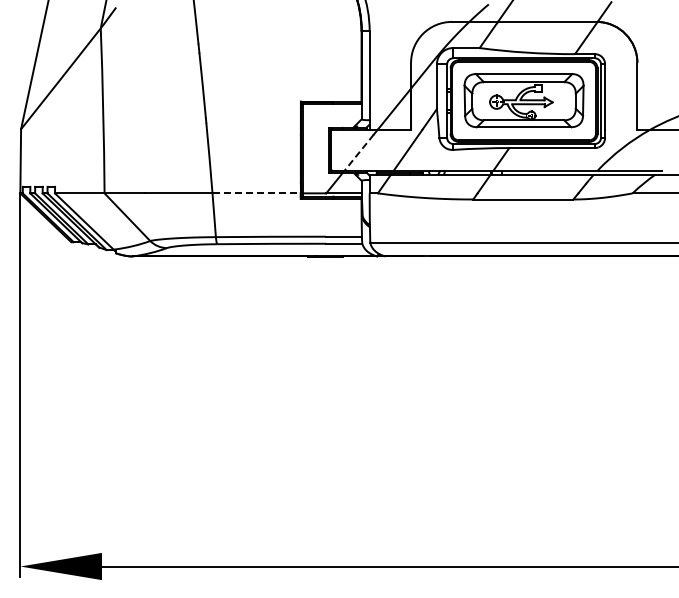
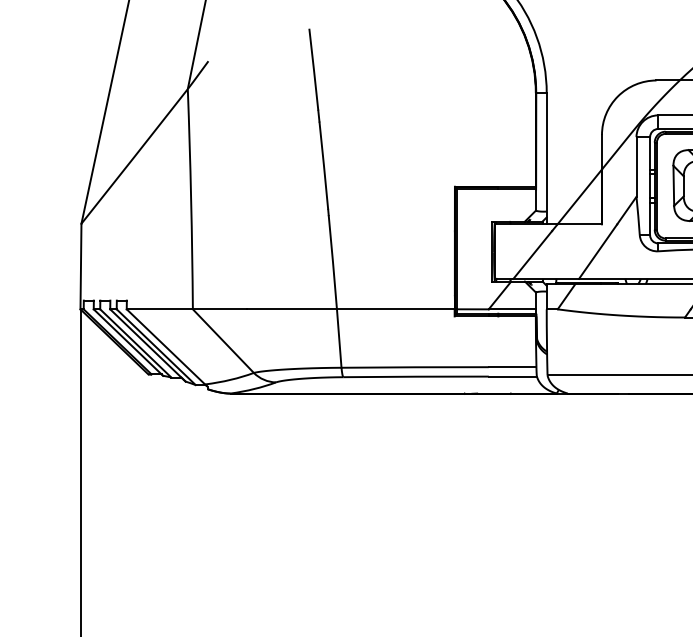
line: (358, 152) -> (531, 254), dashed -> solid
line: (257, 193) -> (397, 309), dashed -> solid

